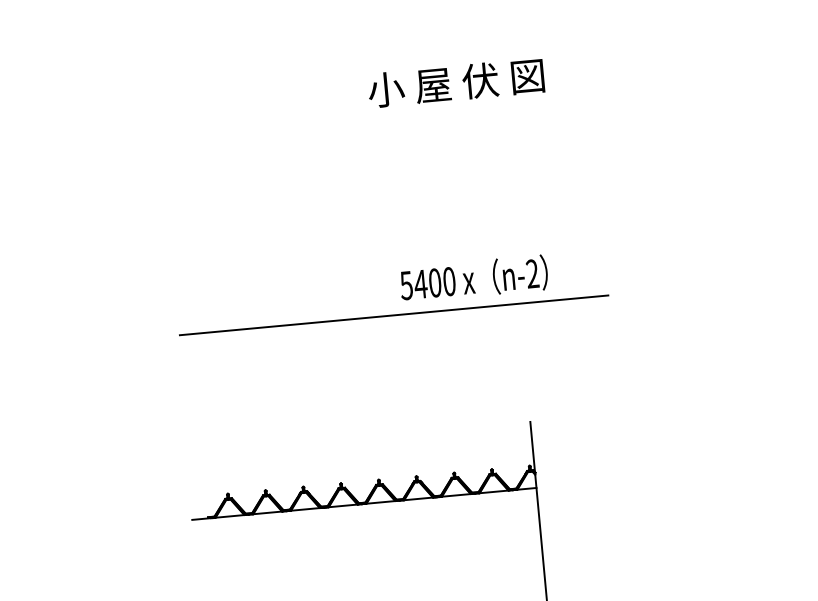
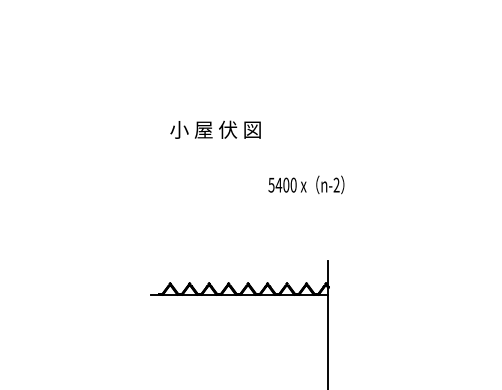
text: (455, 82) -> (215, 129), moved
line: (393, 314) -> (263, 199), removed

